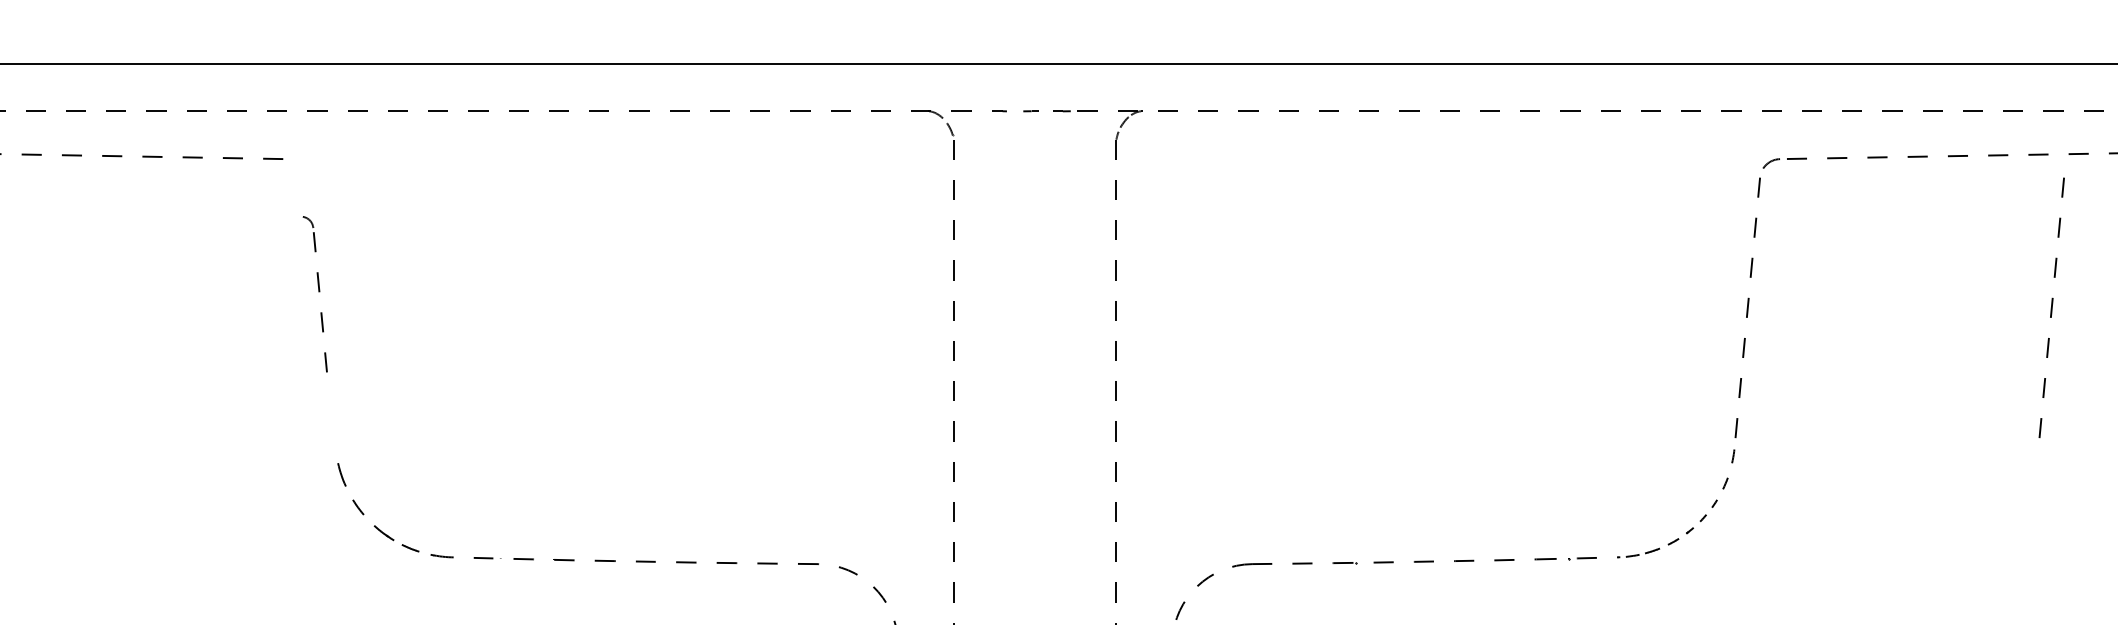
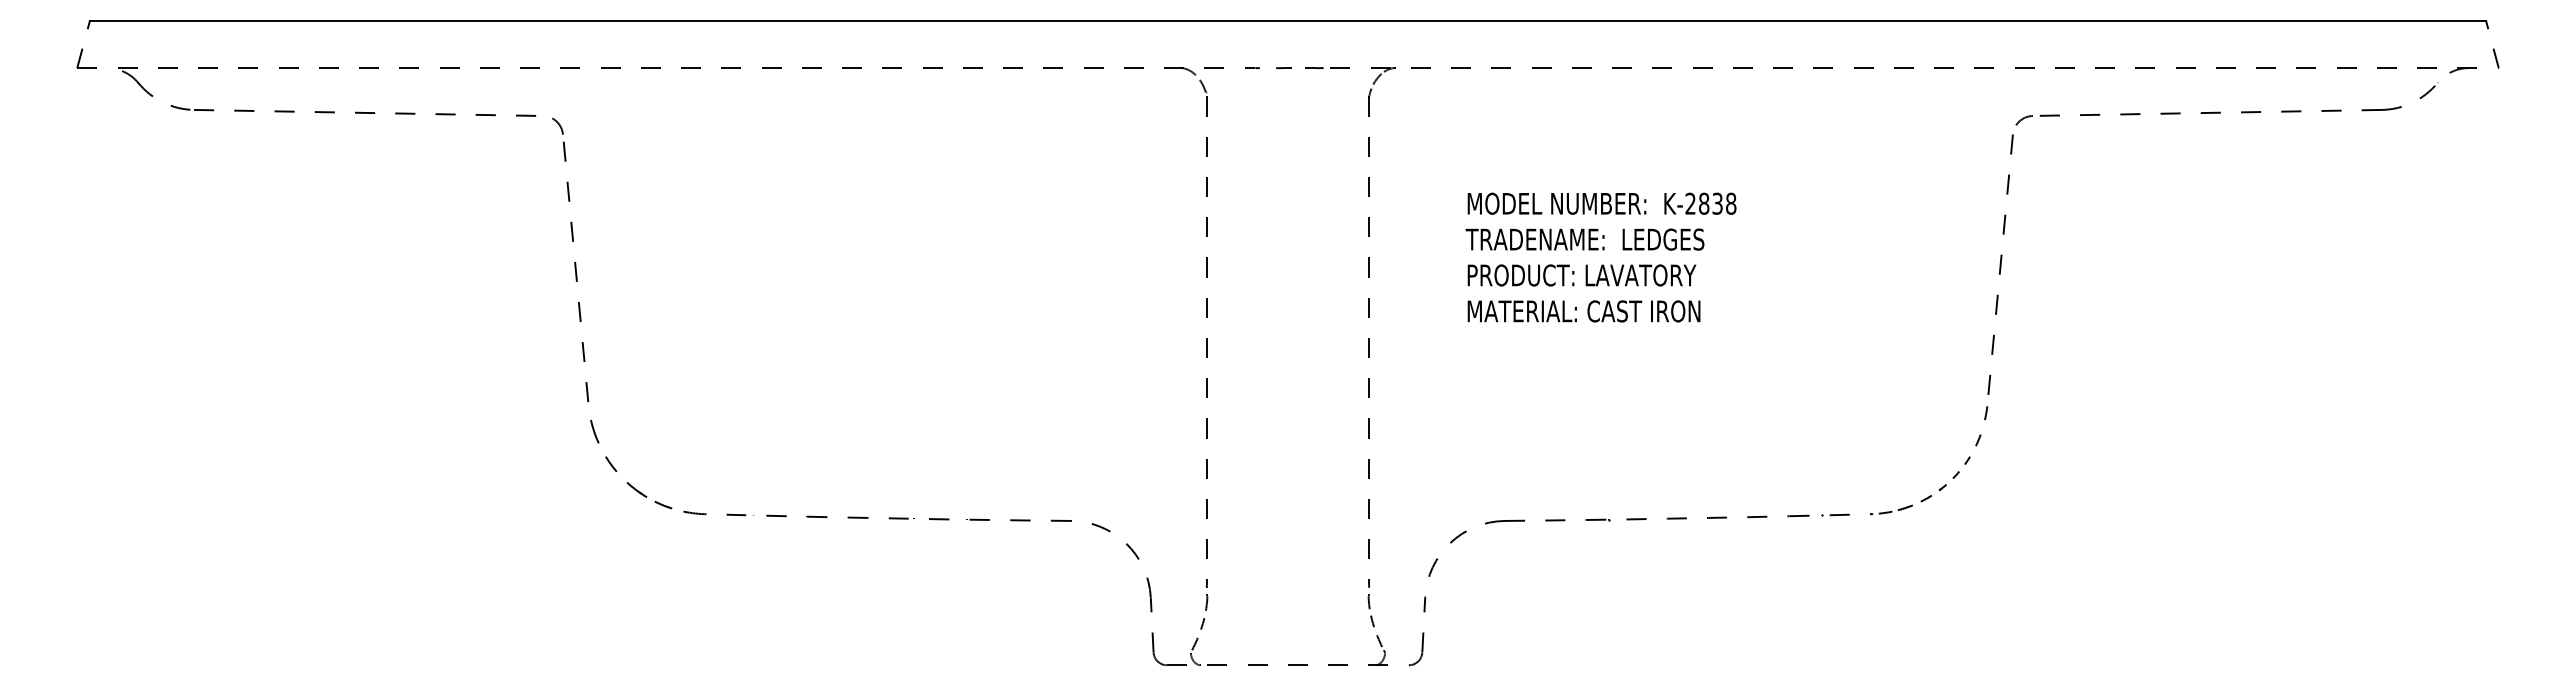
part: (317, 302) -> (570, 259), size x1.67
part: (1348, 307) -> (1601, 264), added
line: (2051, 307) -> (2304, 264), removed

